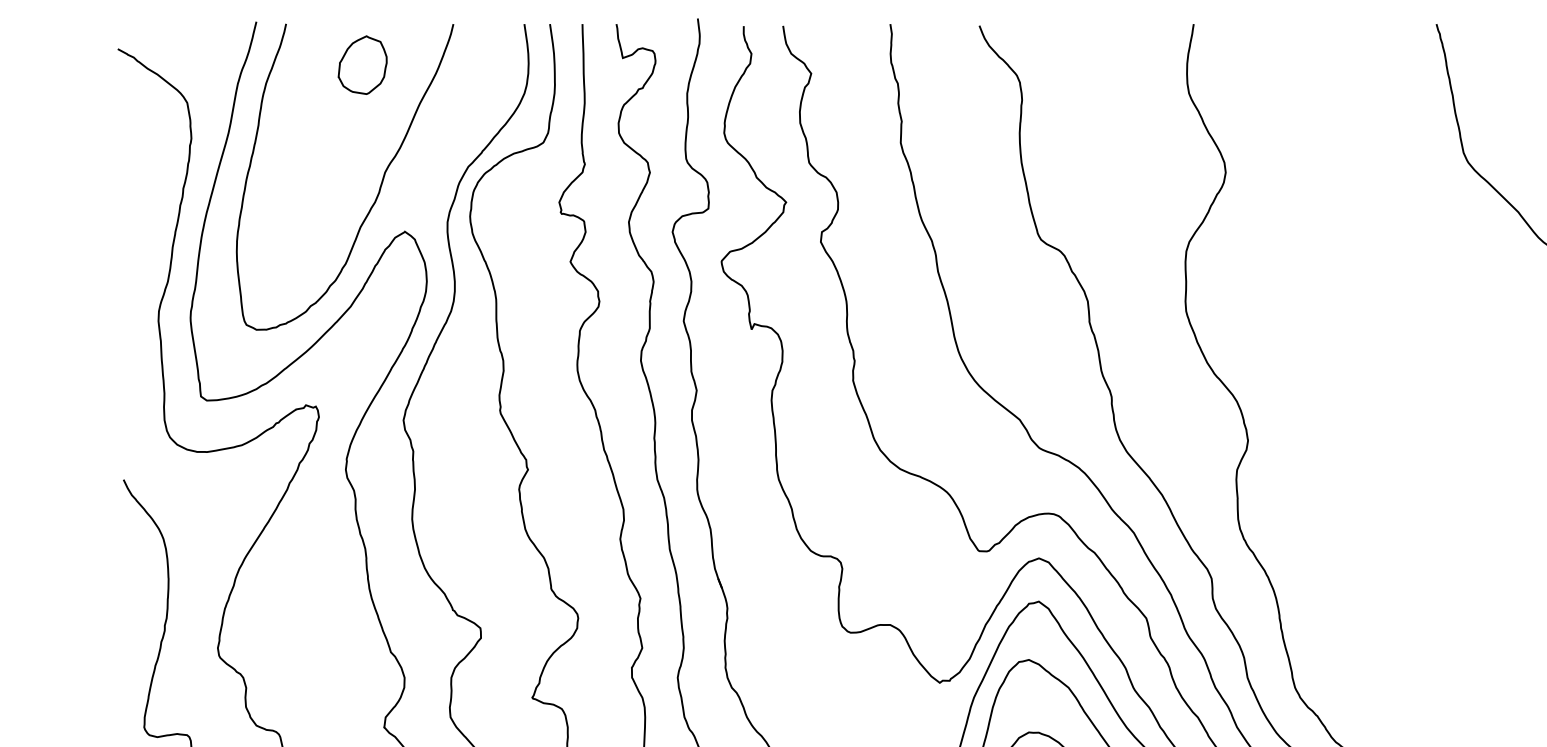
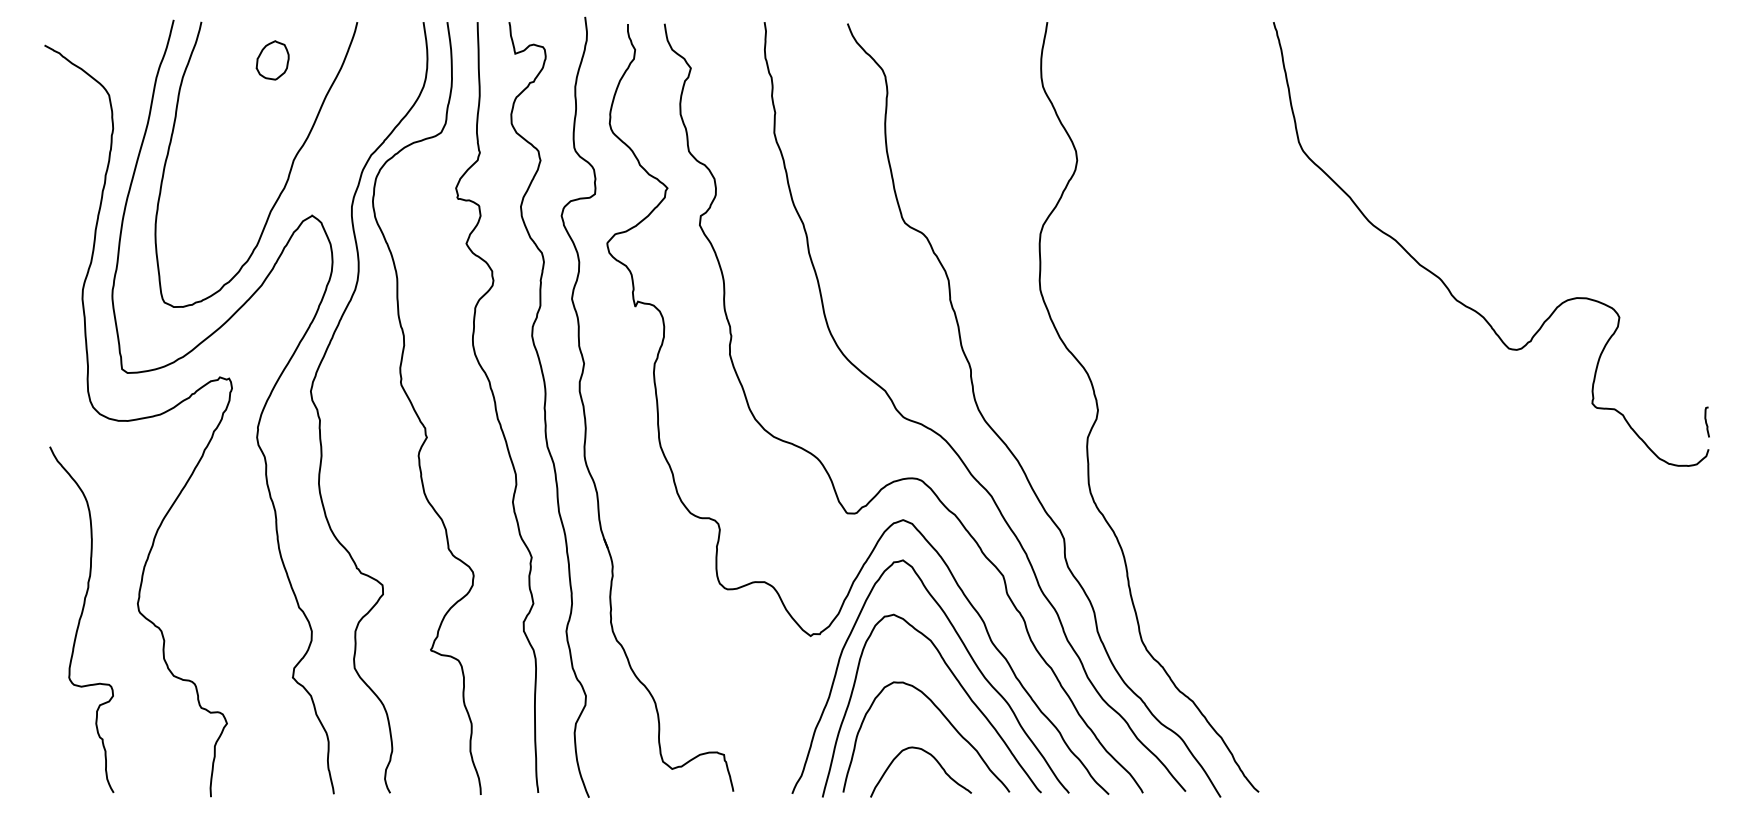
part: (362, 65) -> (272, 60), size x0.71

